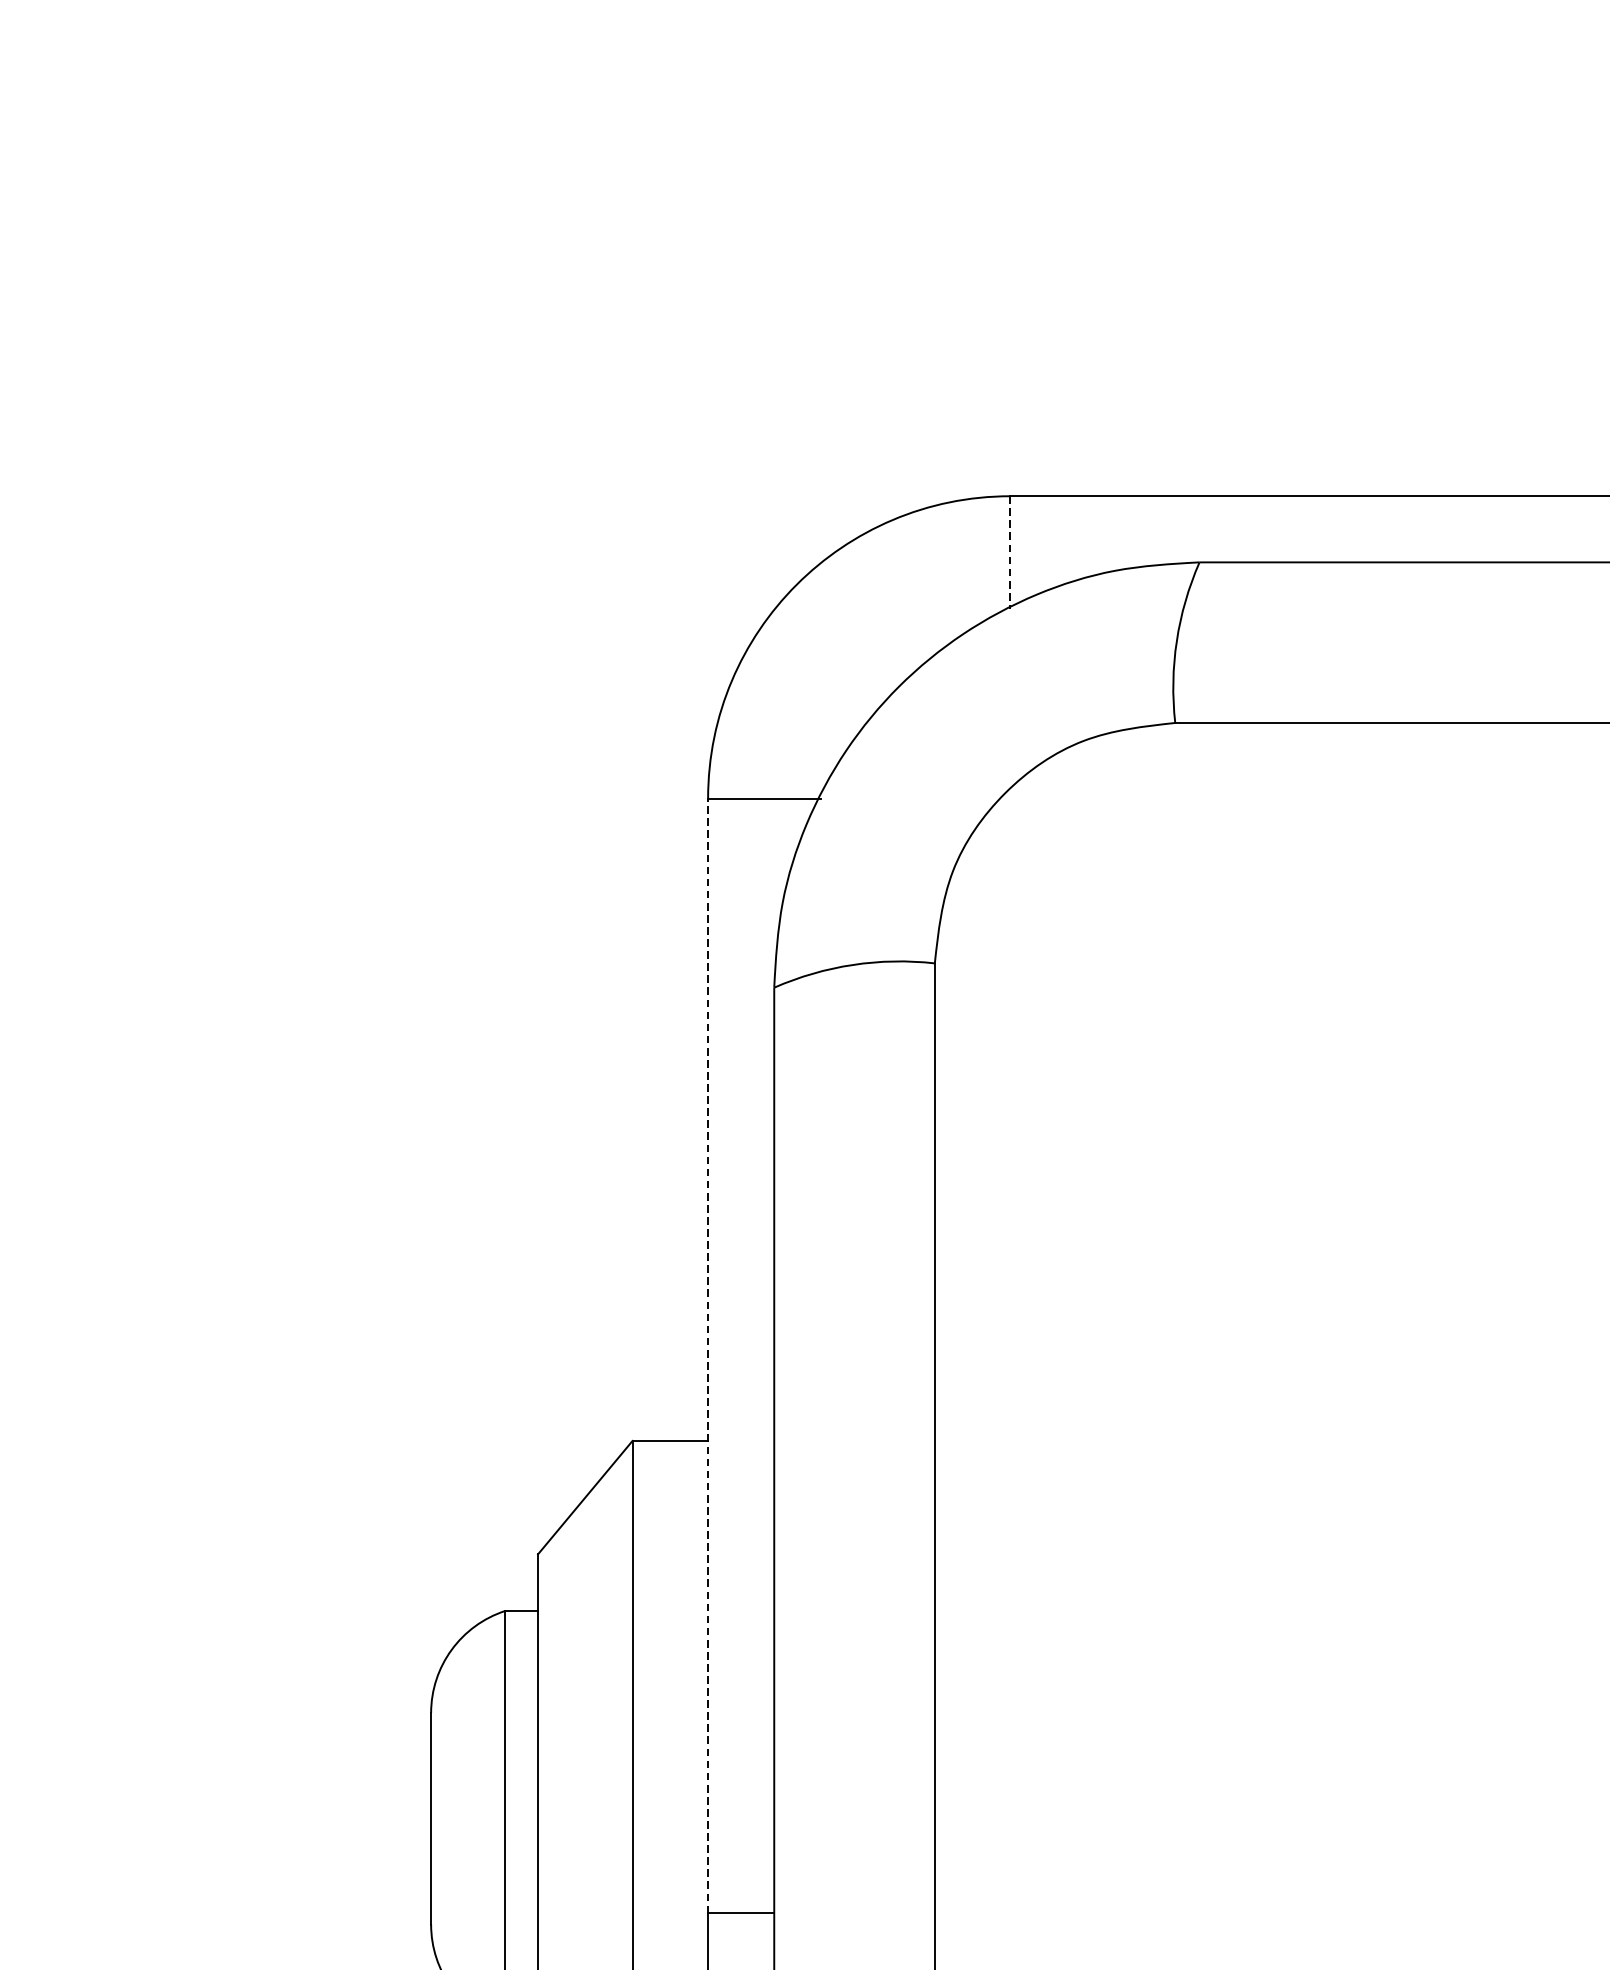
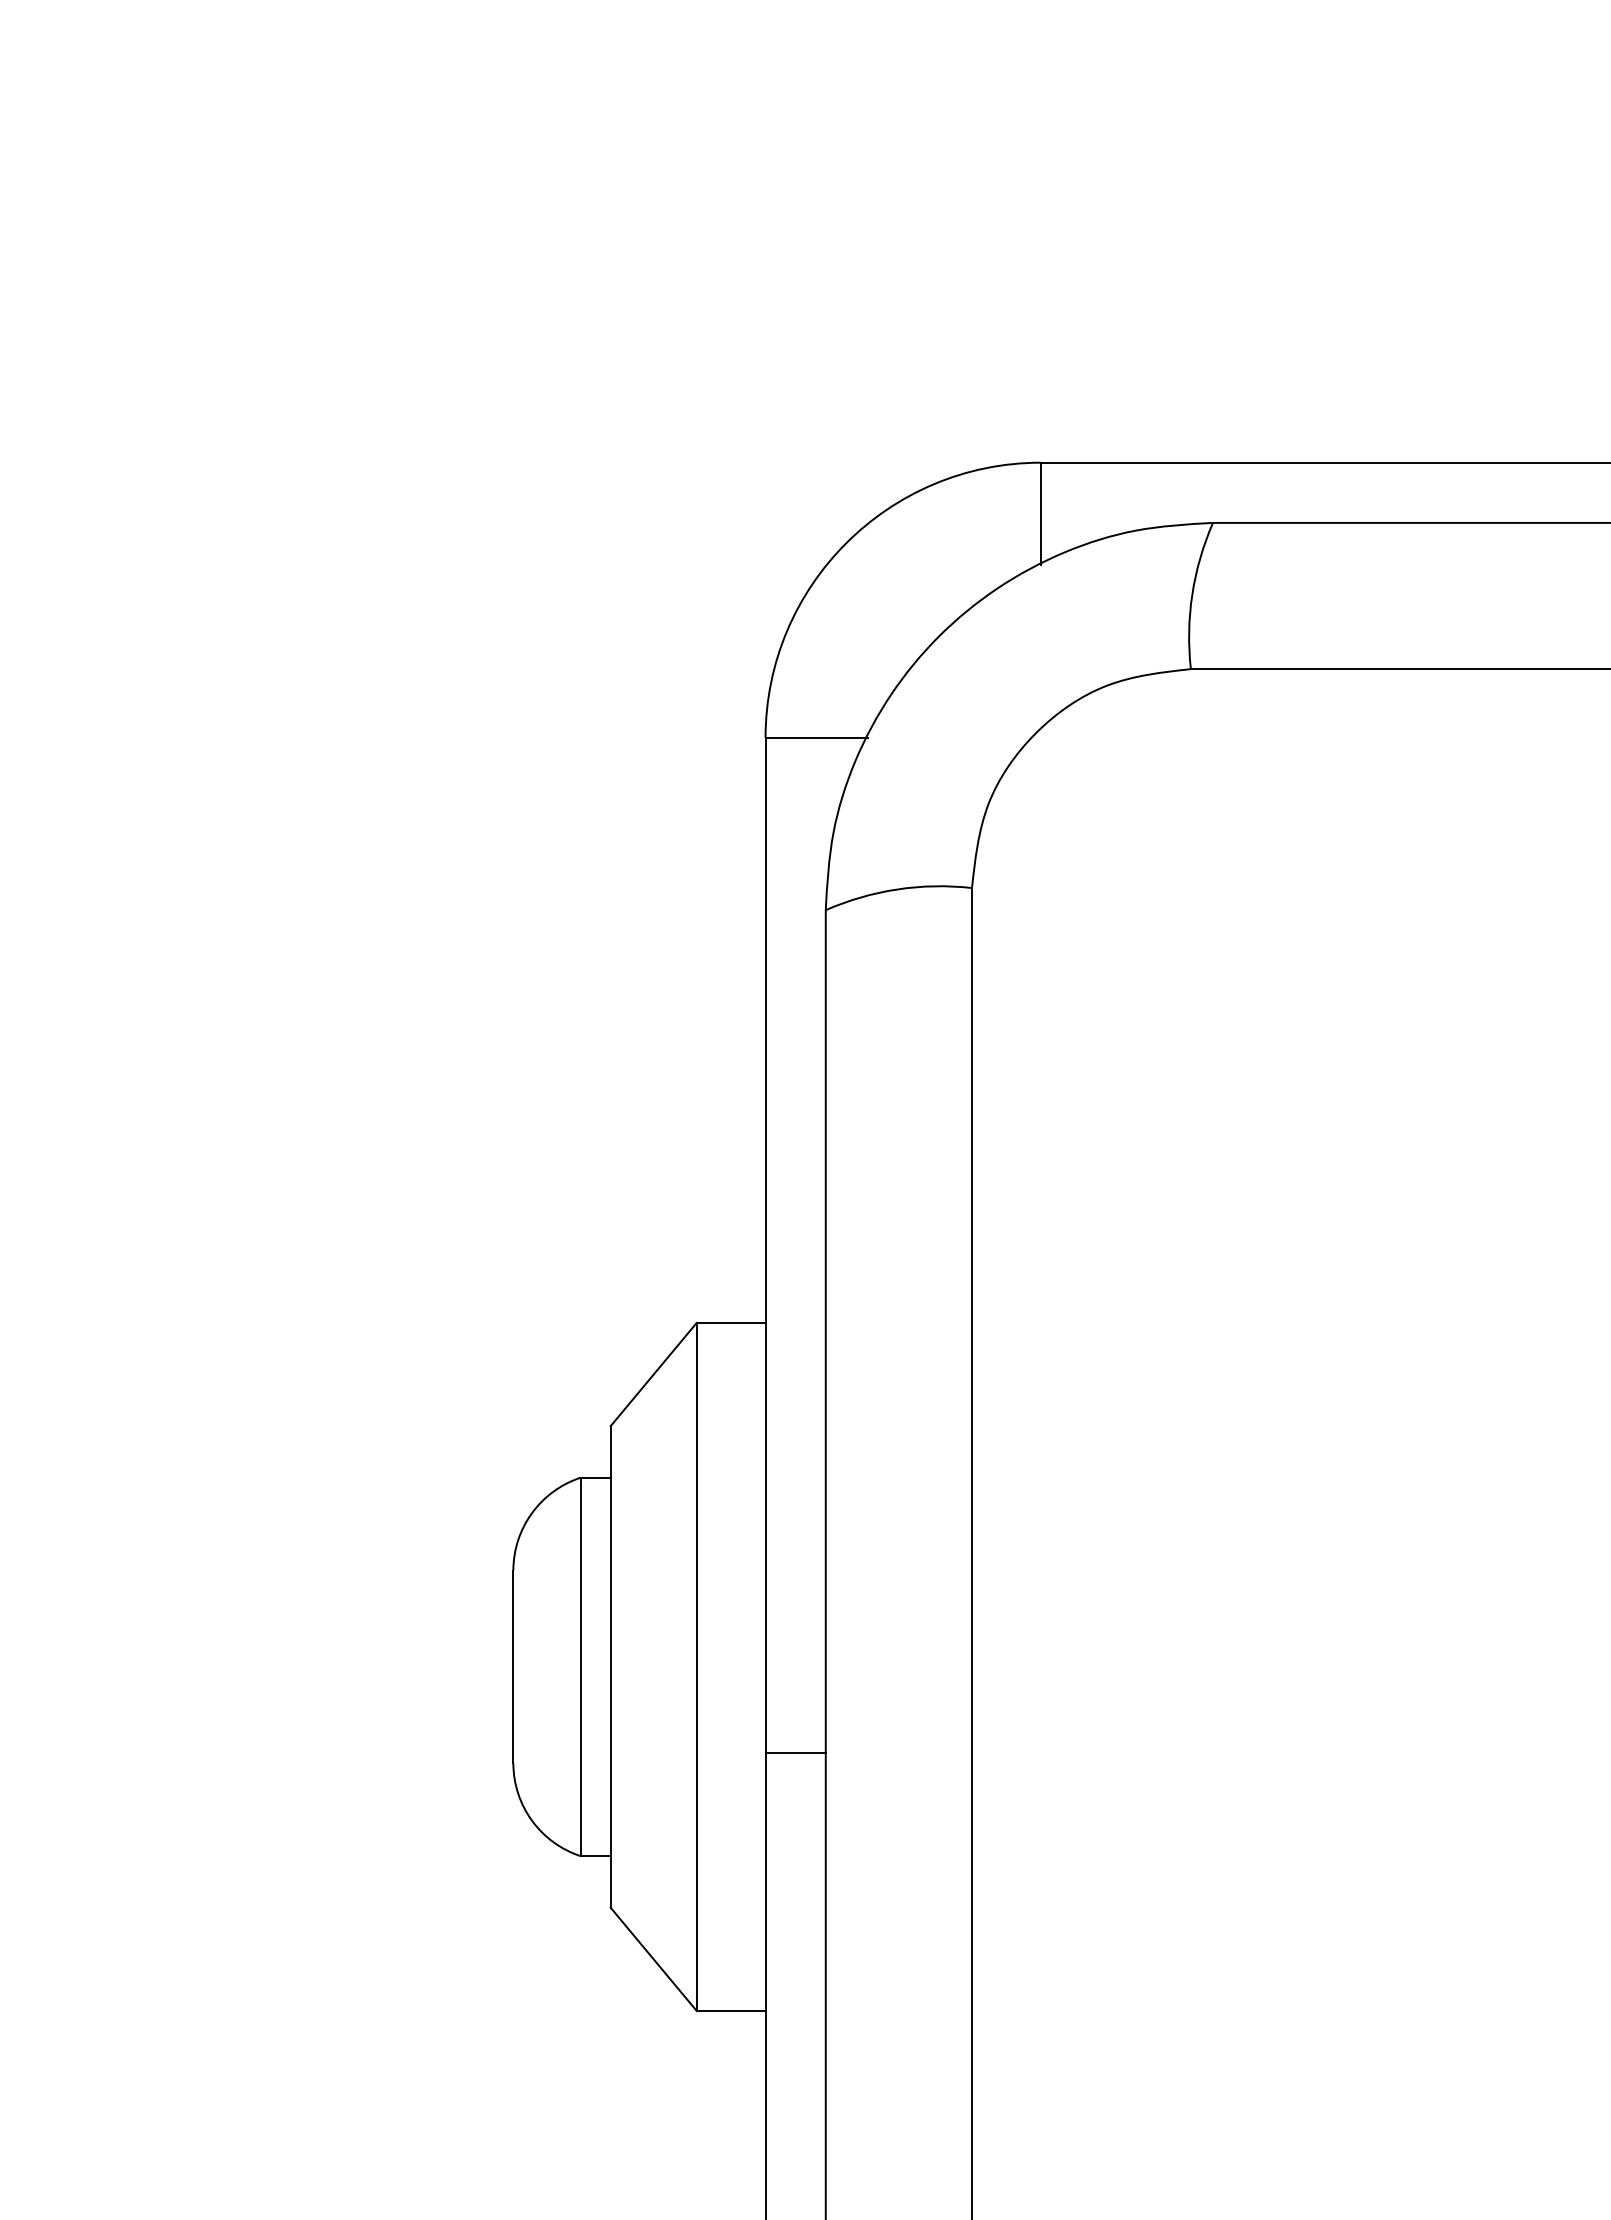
line: (1010, 553) -> (1040, 514), dashed -> solid
line: (708, 1354) -> (765, 1244), dashed -> solid

